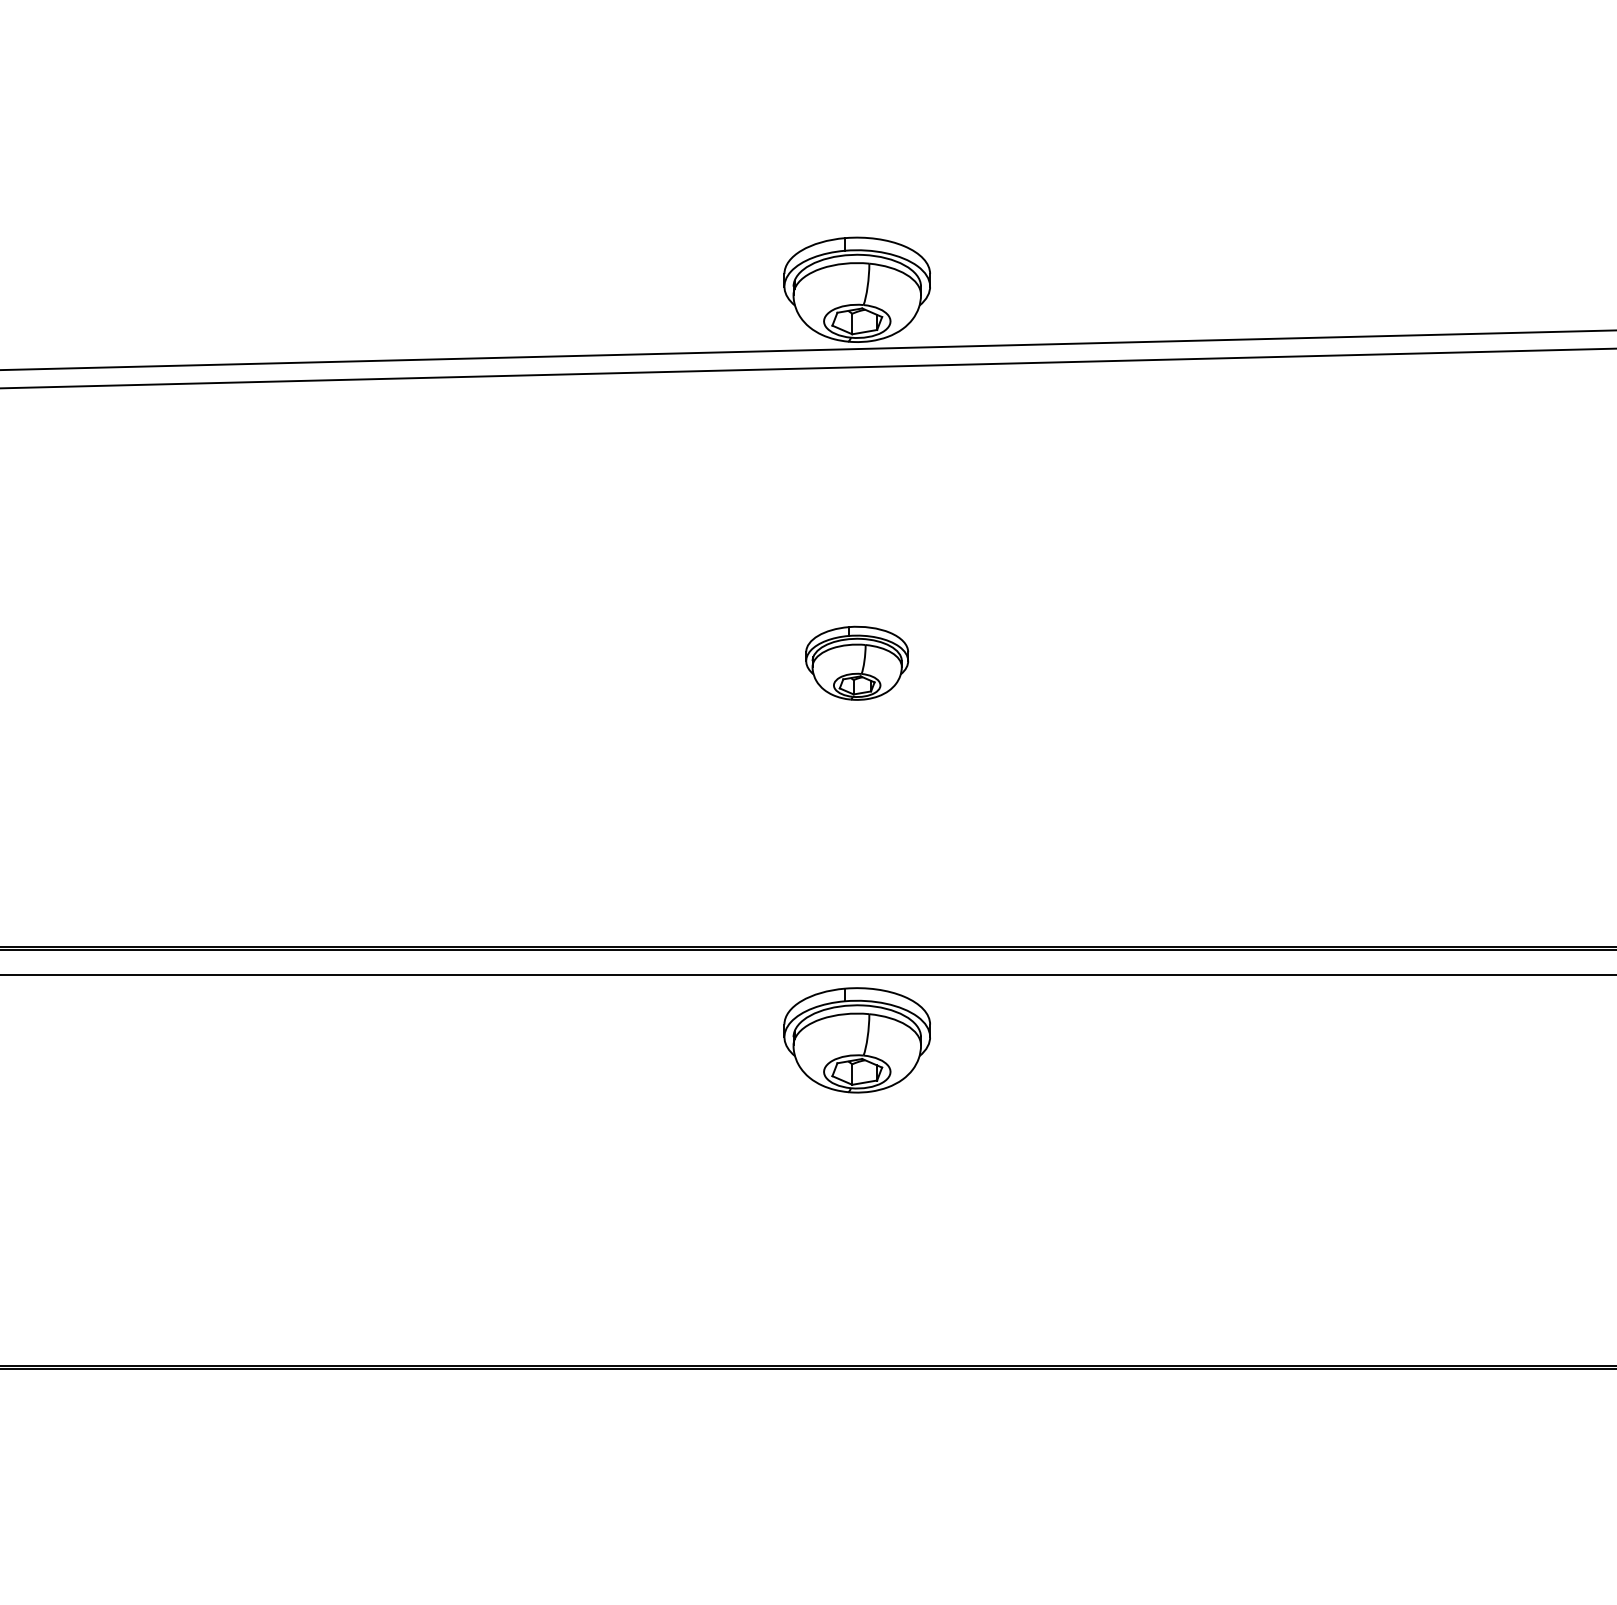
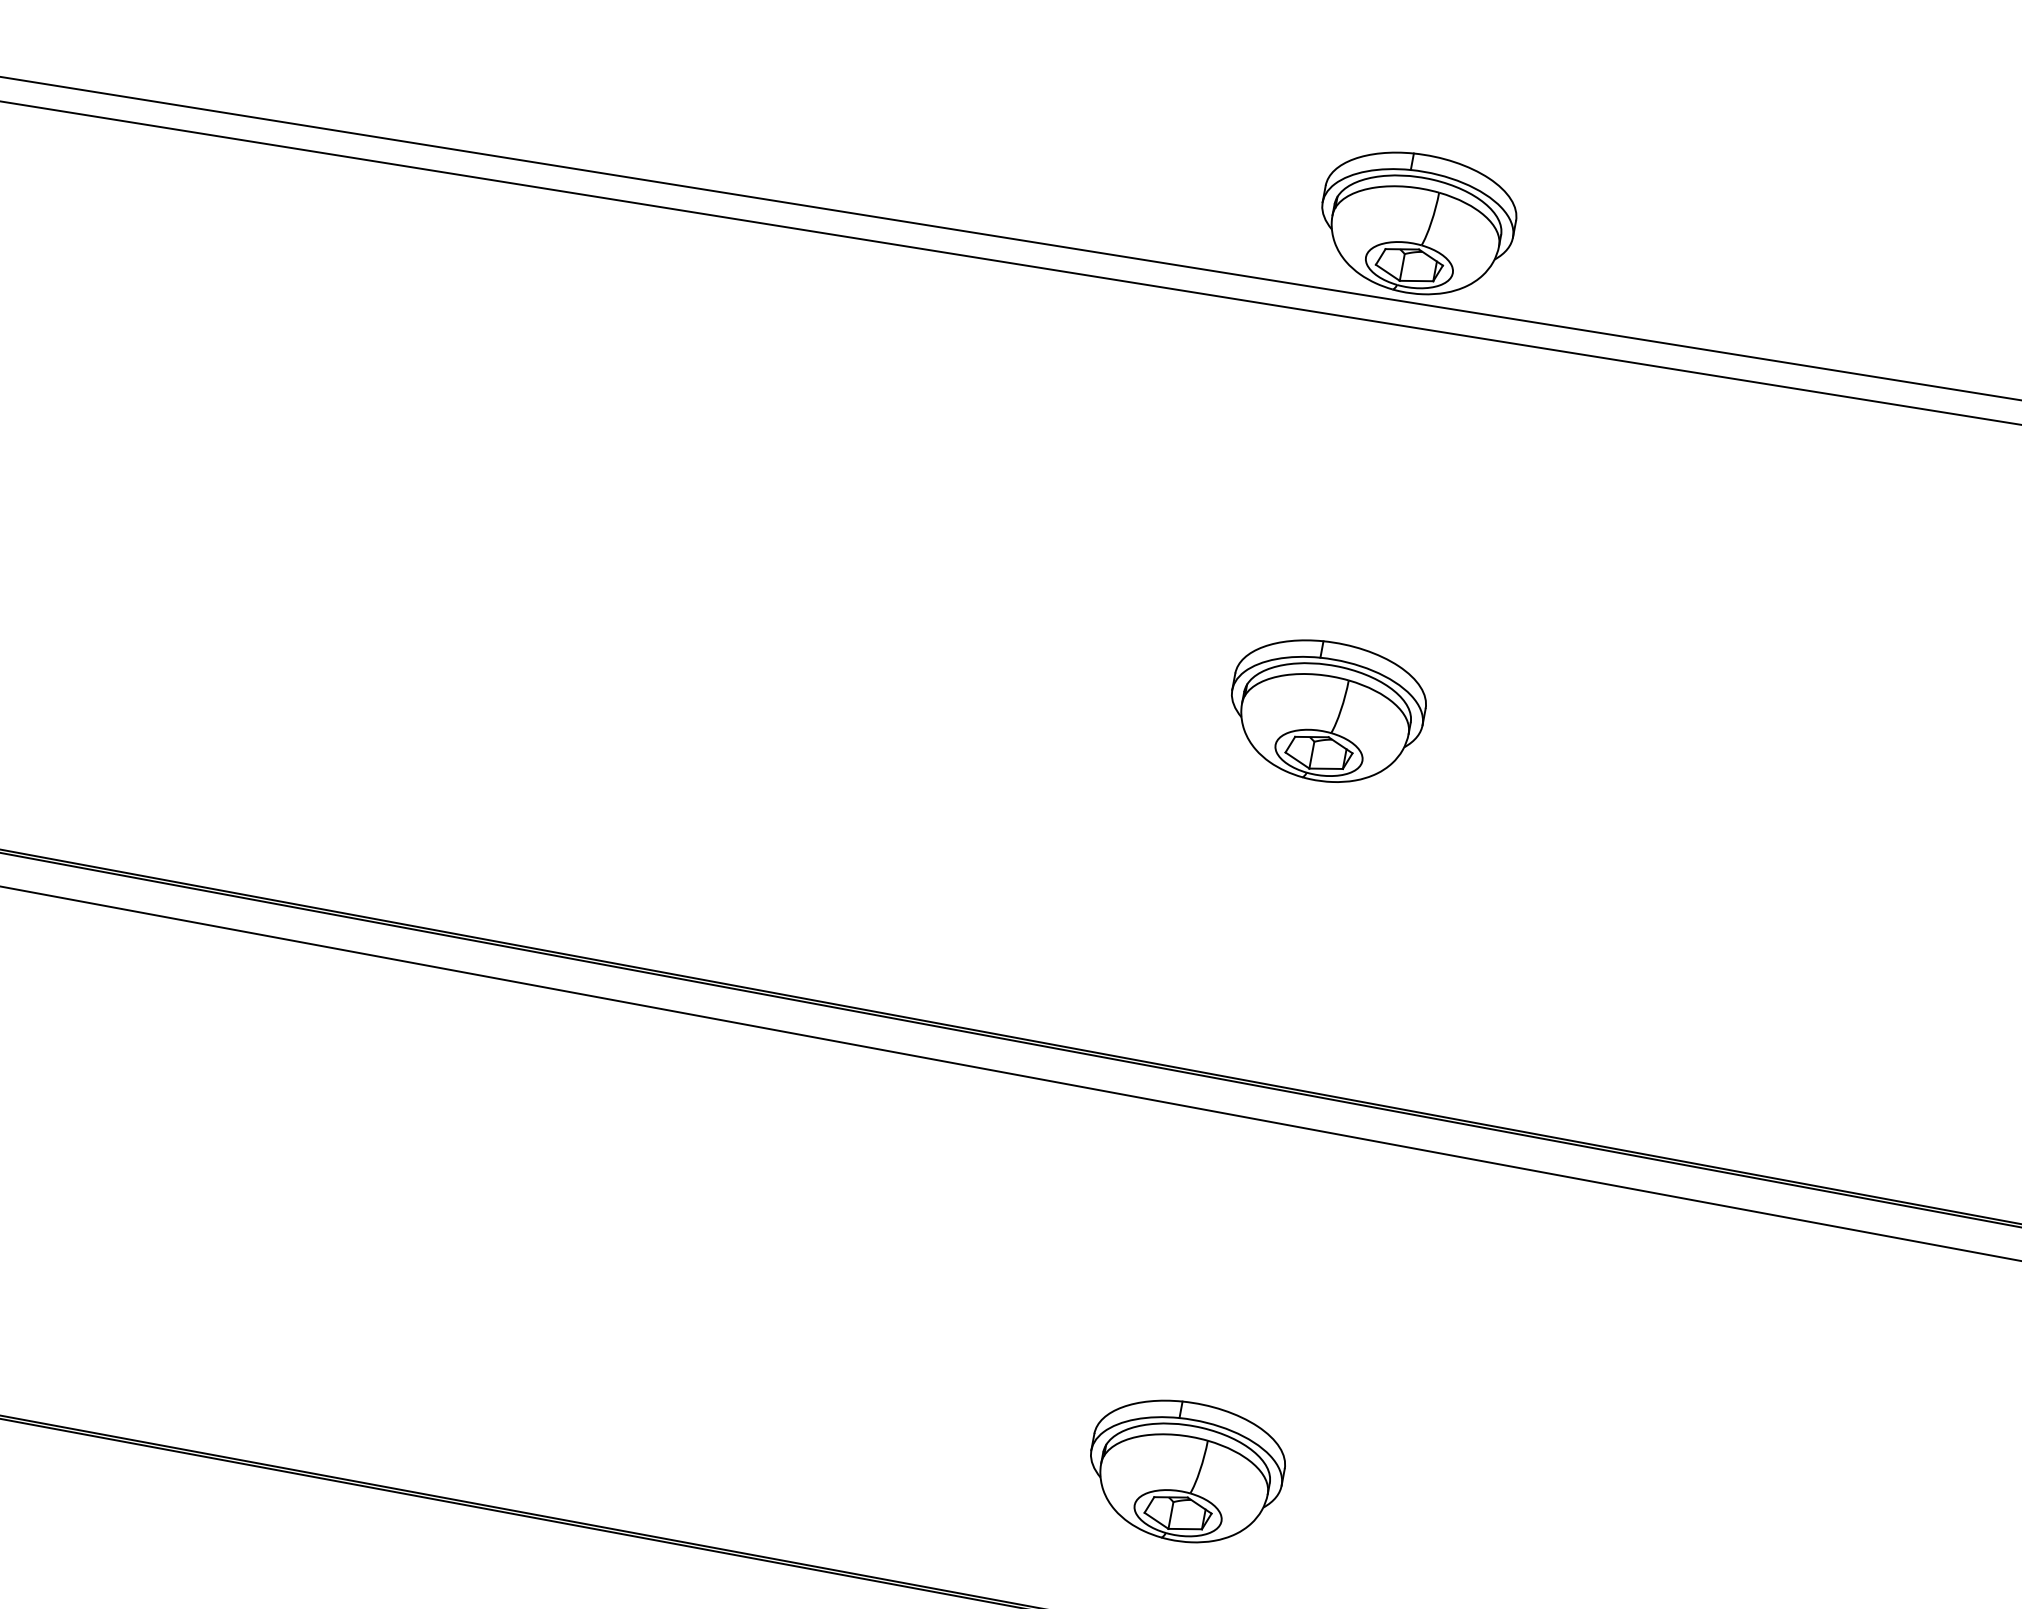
part: (856, 663) -> (1325, 711), size x1.43
part: (856, 1040) -> (1184, 1472), moved

